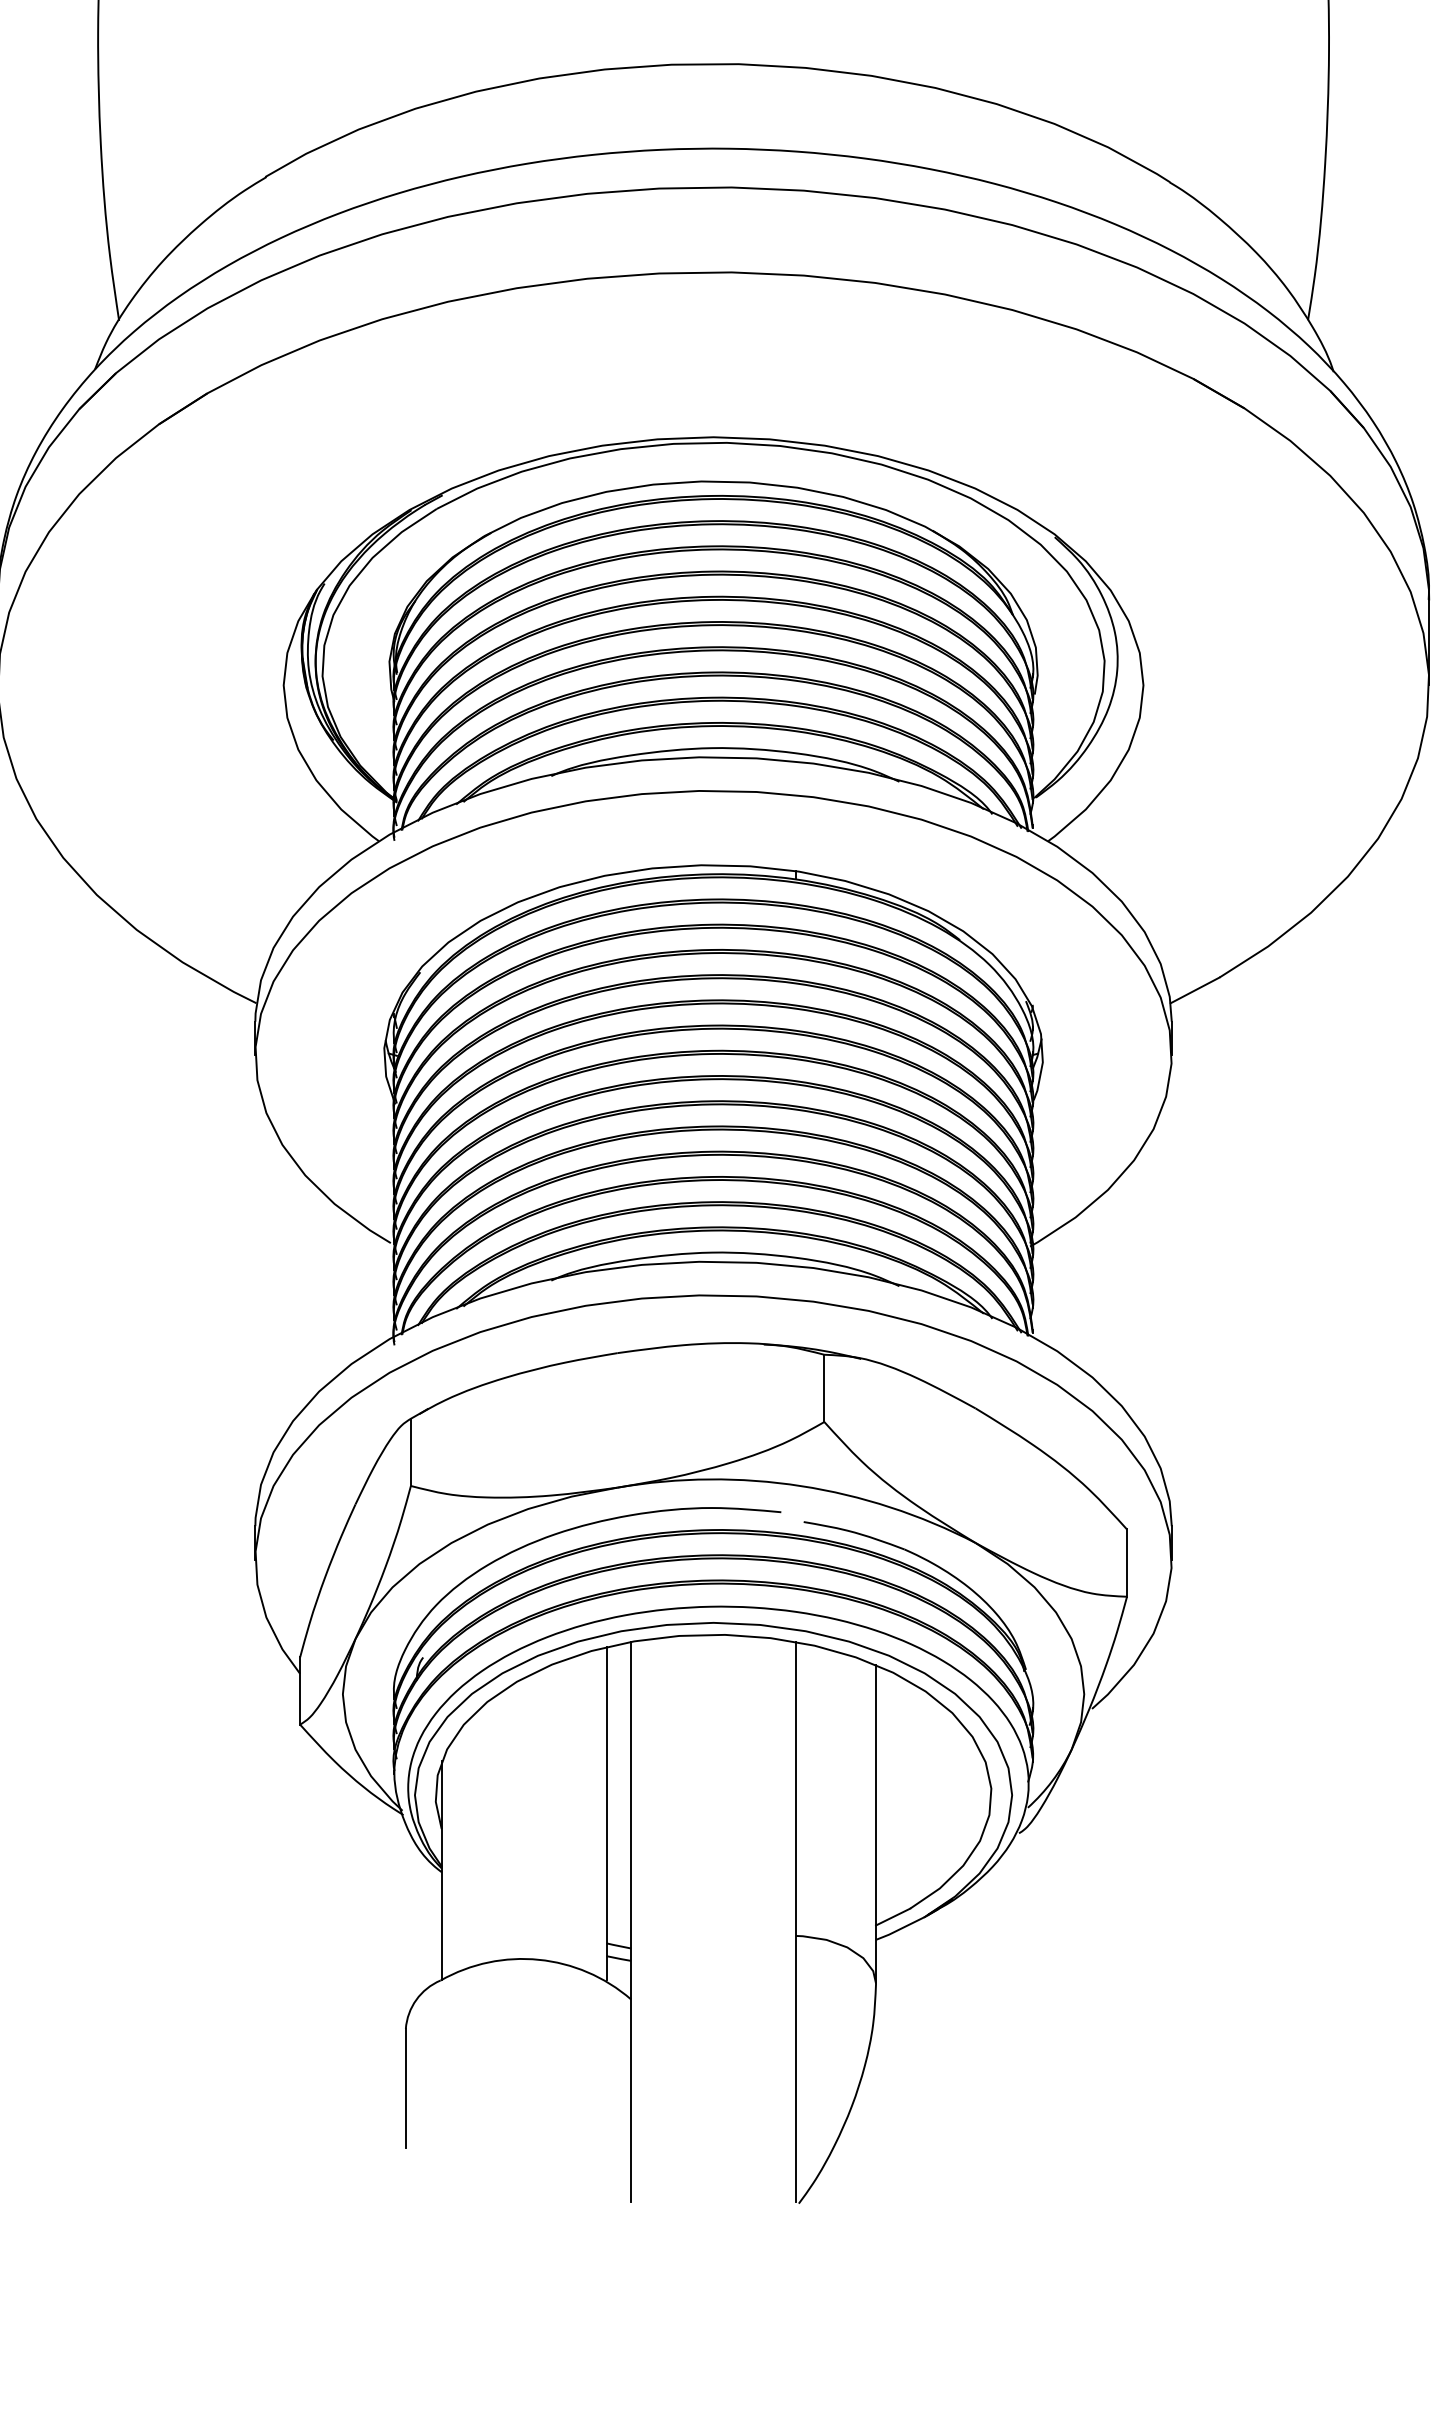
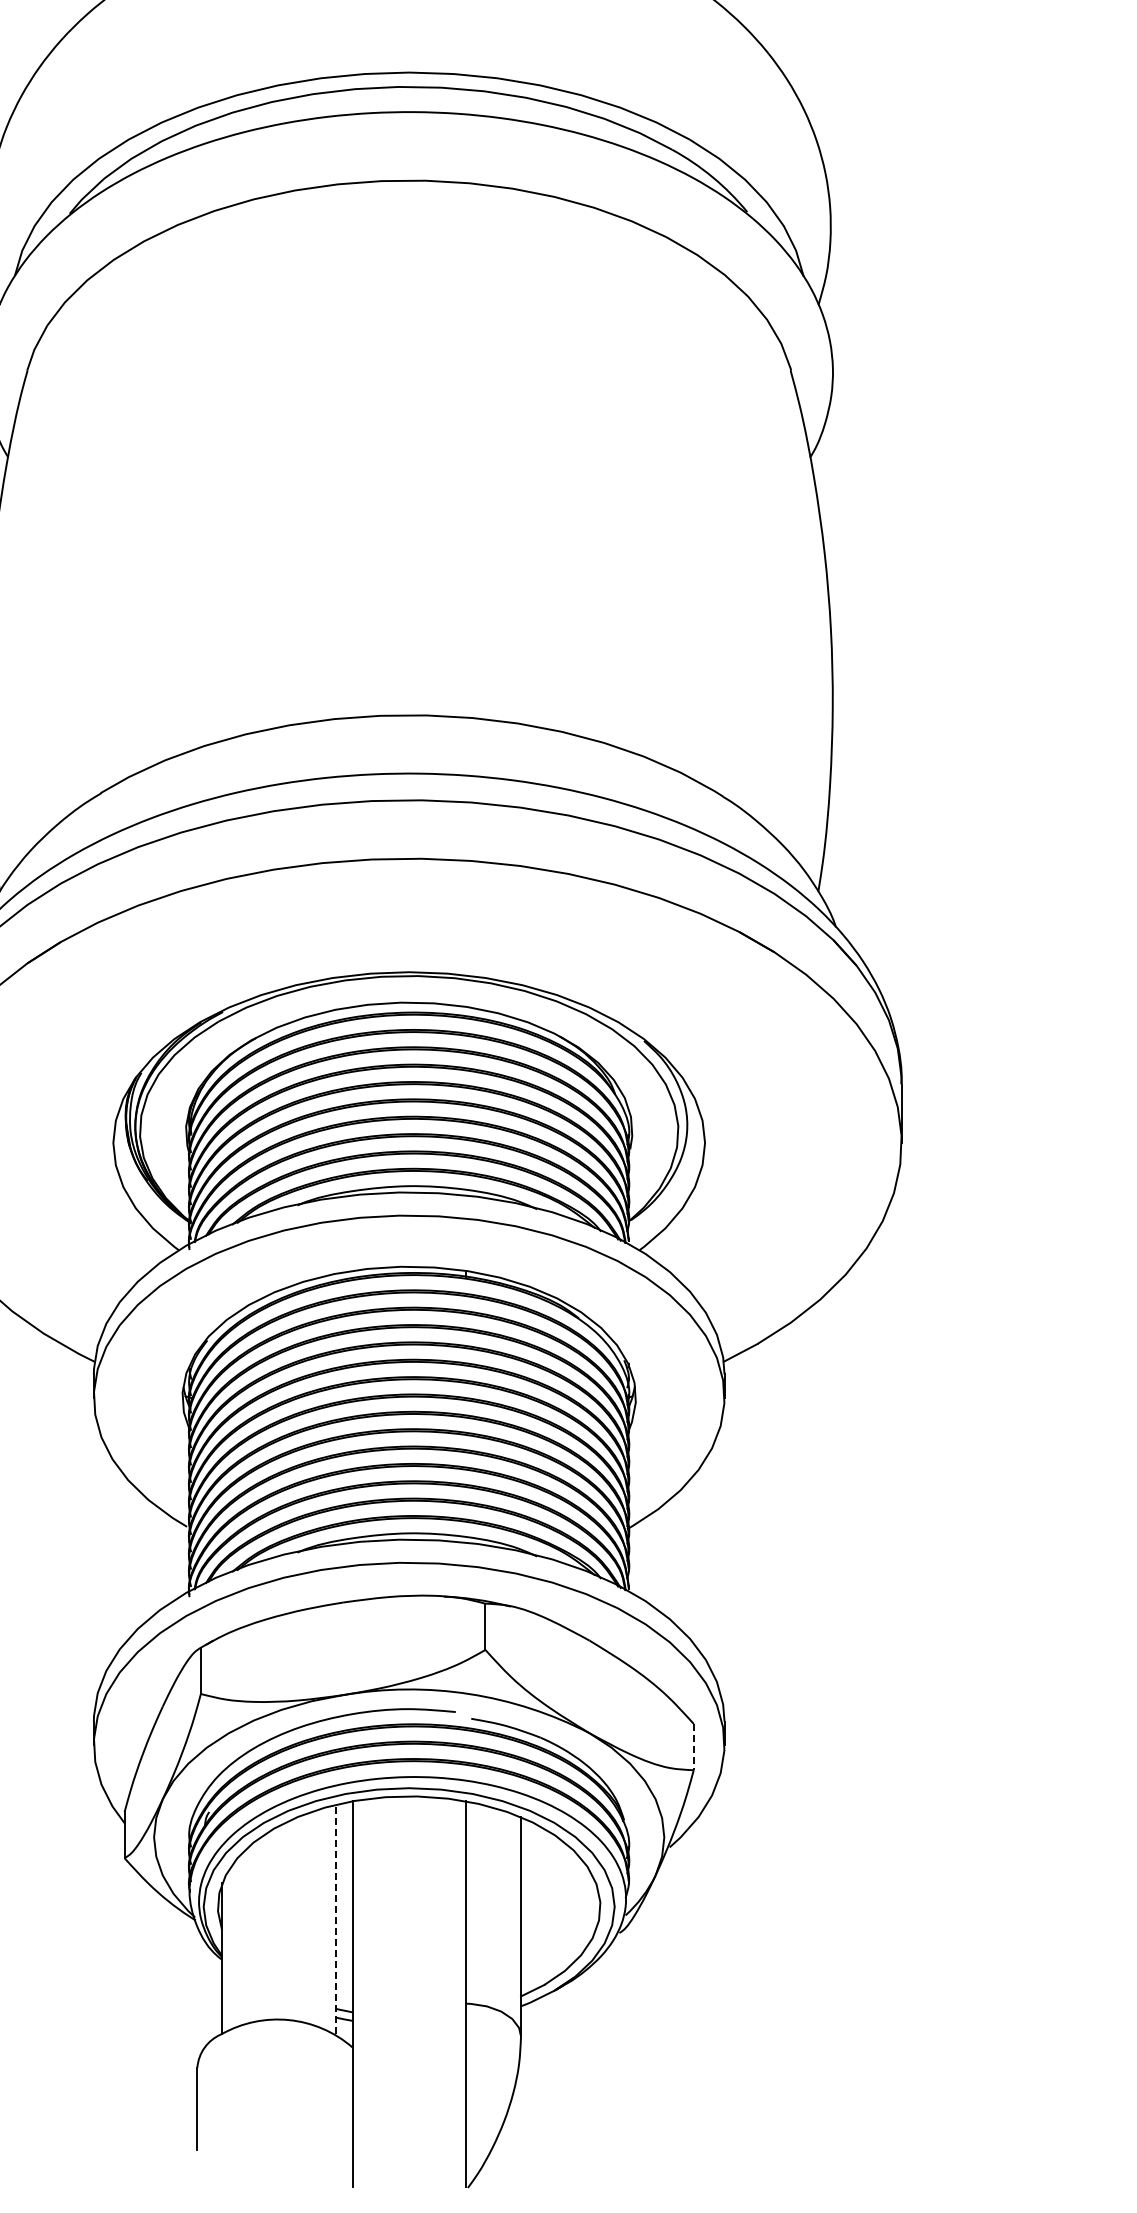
line: (1126, 1563) -> (693, 1747), solid -> dashed
line: (606, 1813) -> (335, 1919), solid -> dashed

